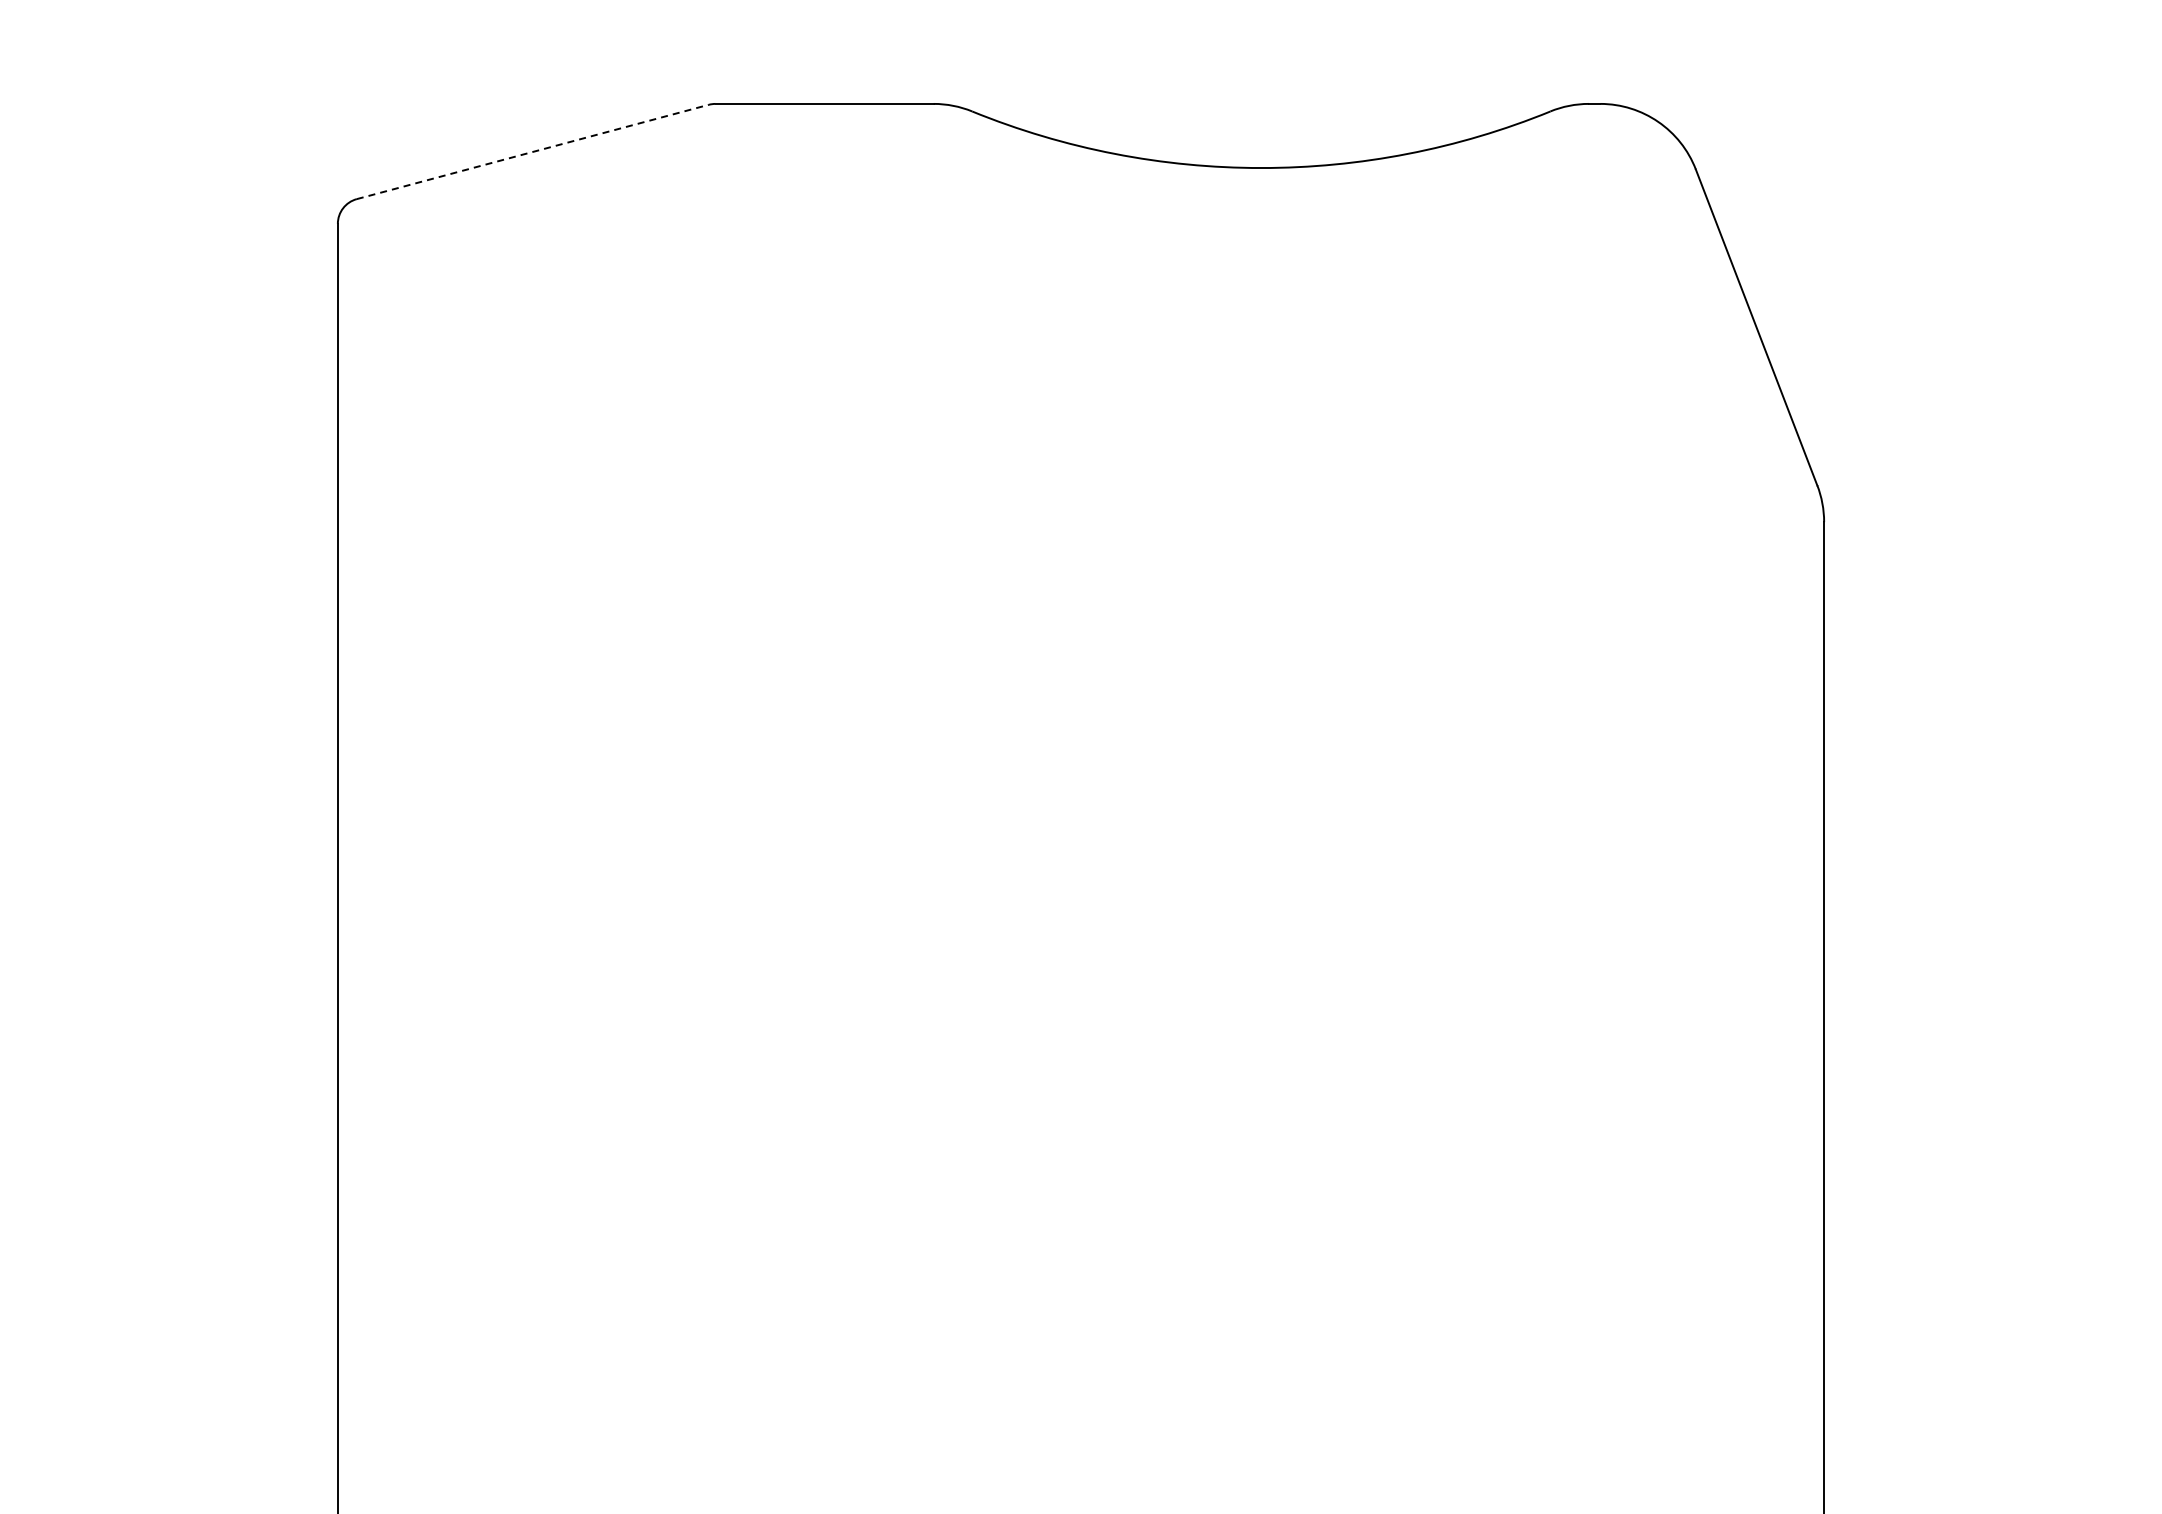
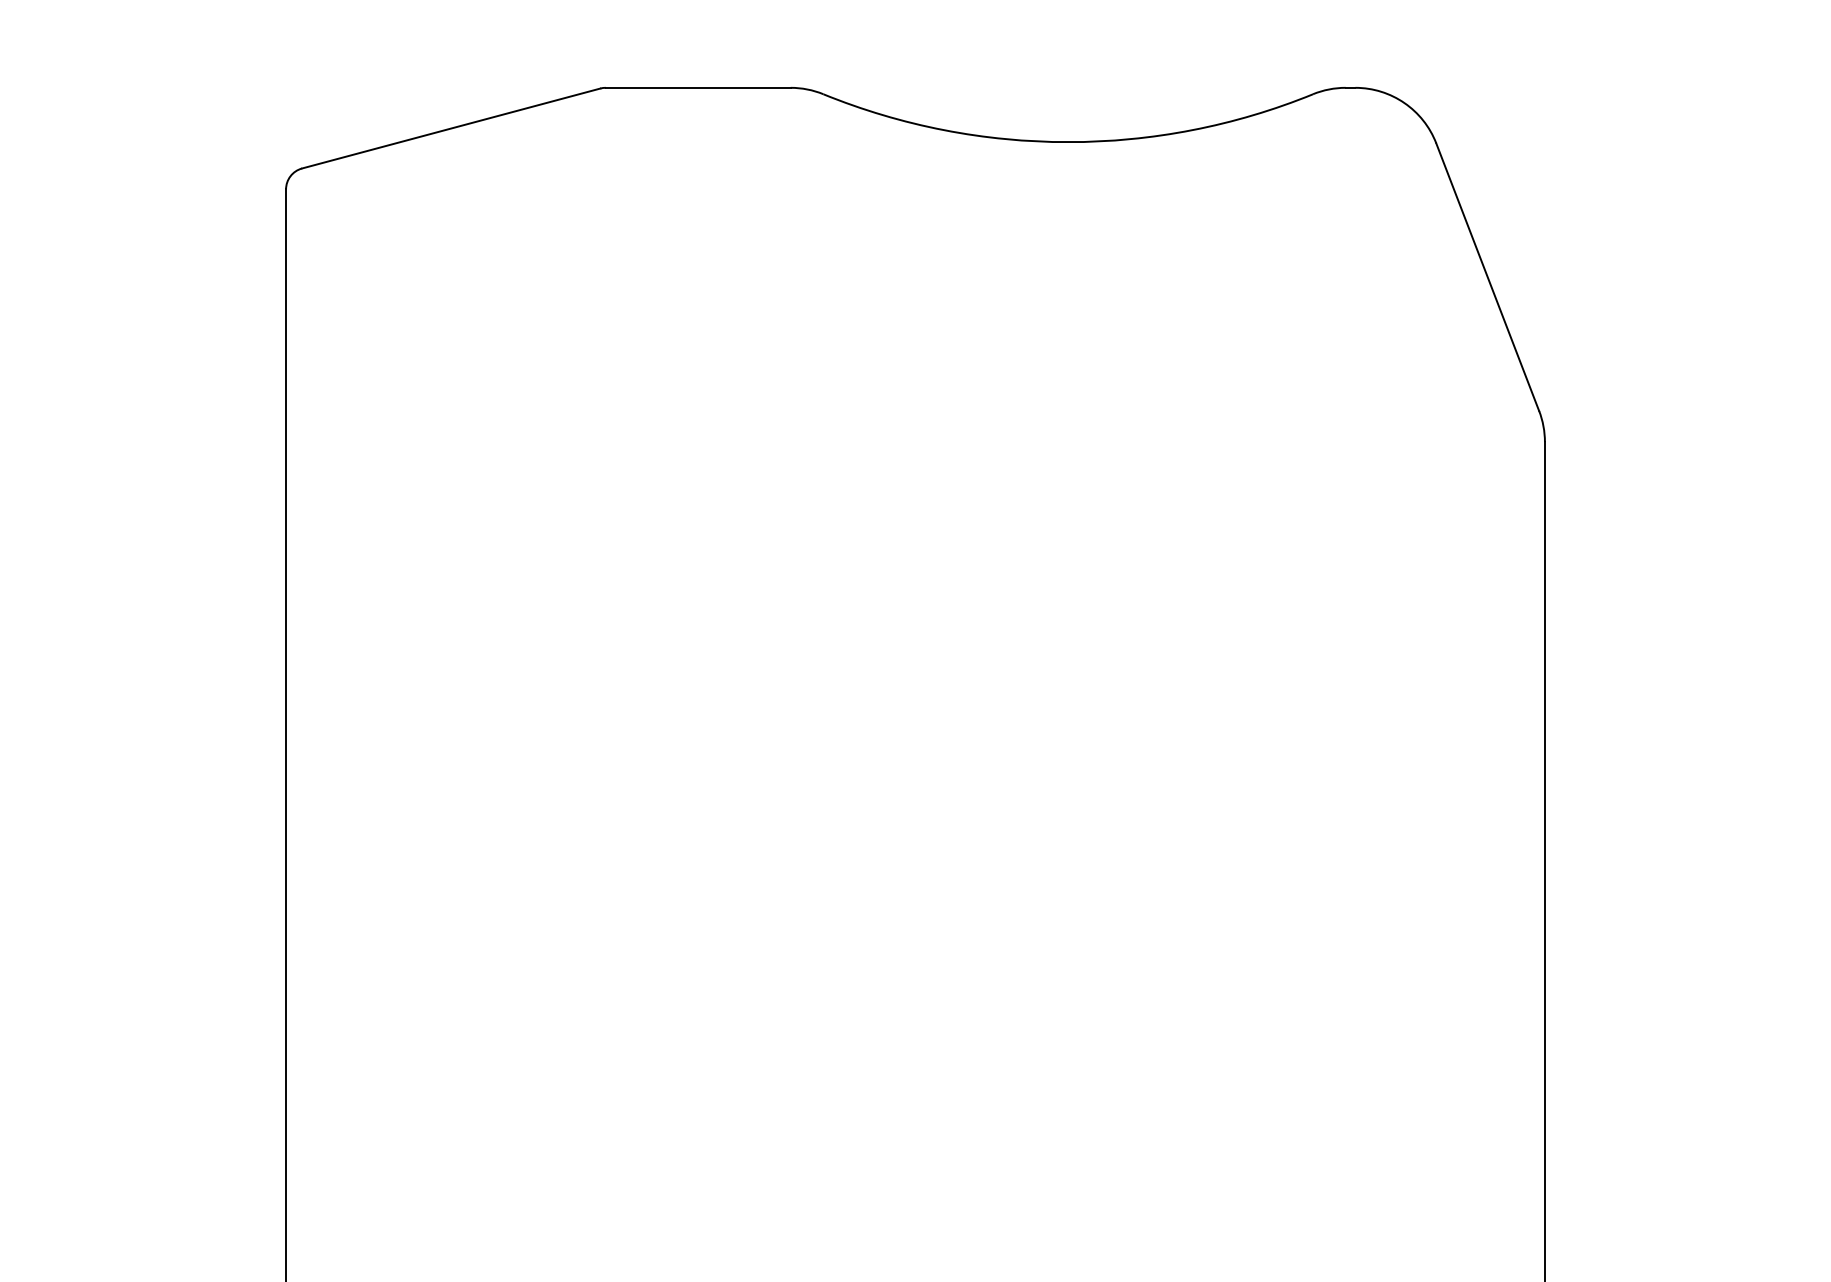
line: (533, 151) -> (451, 128), dashed -> solid

